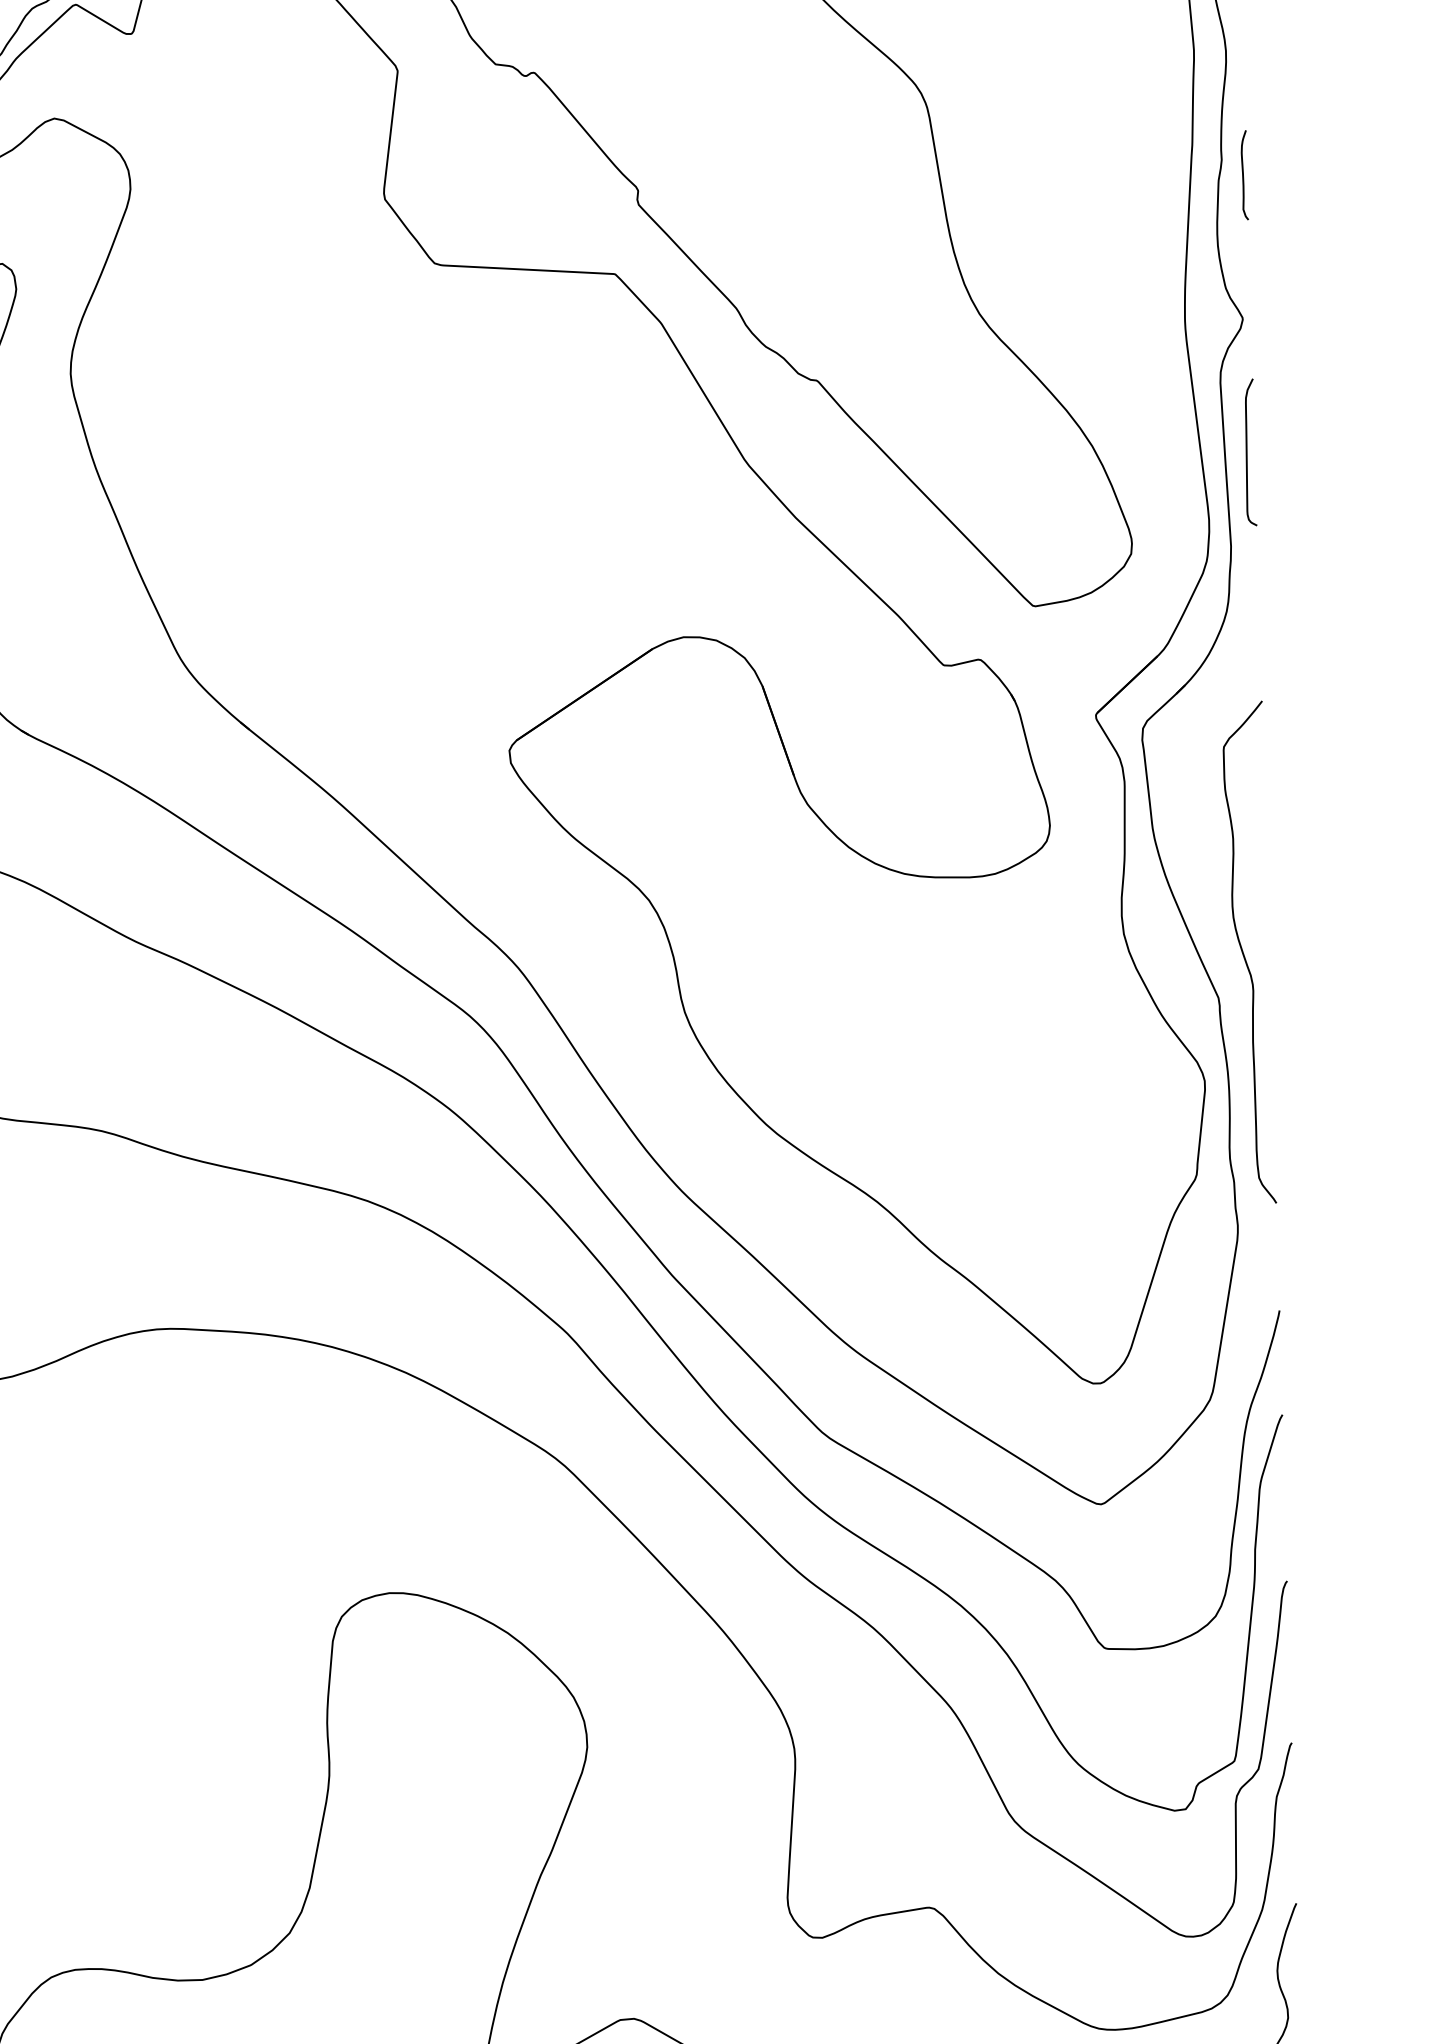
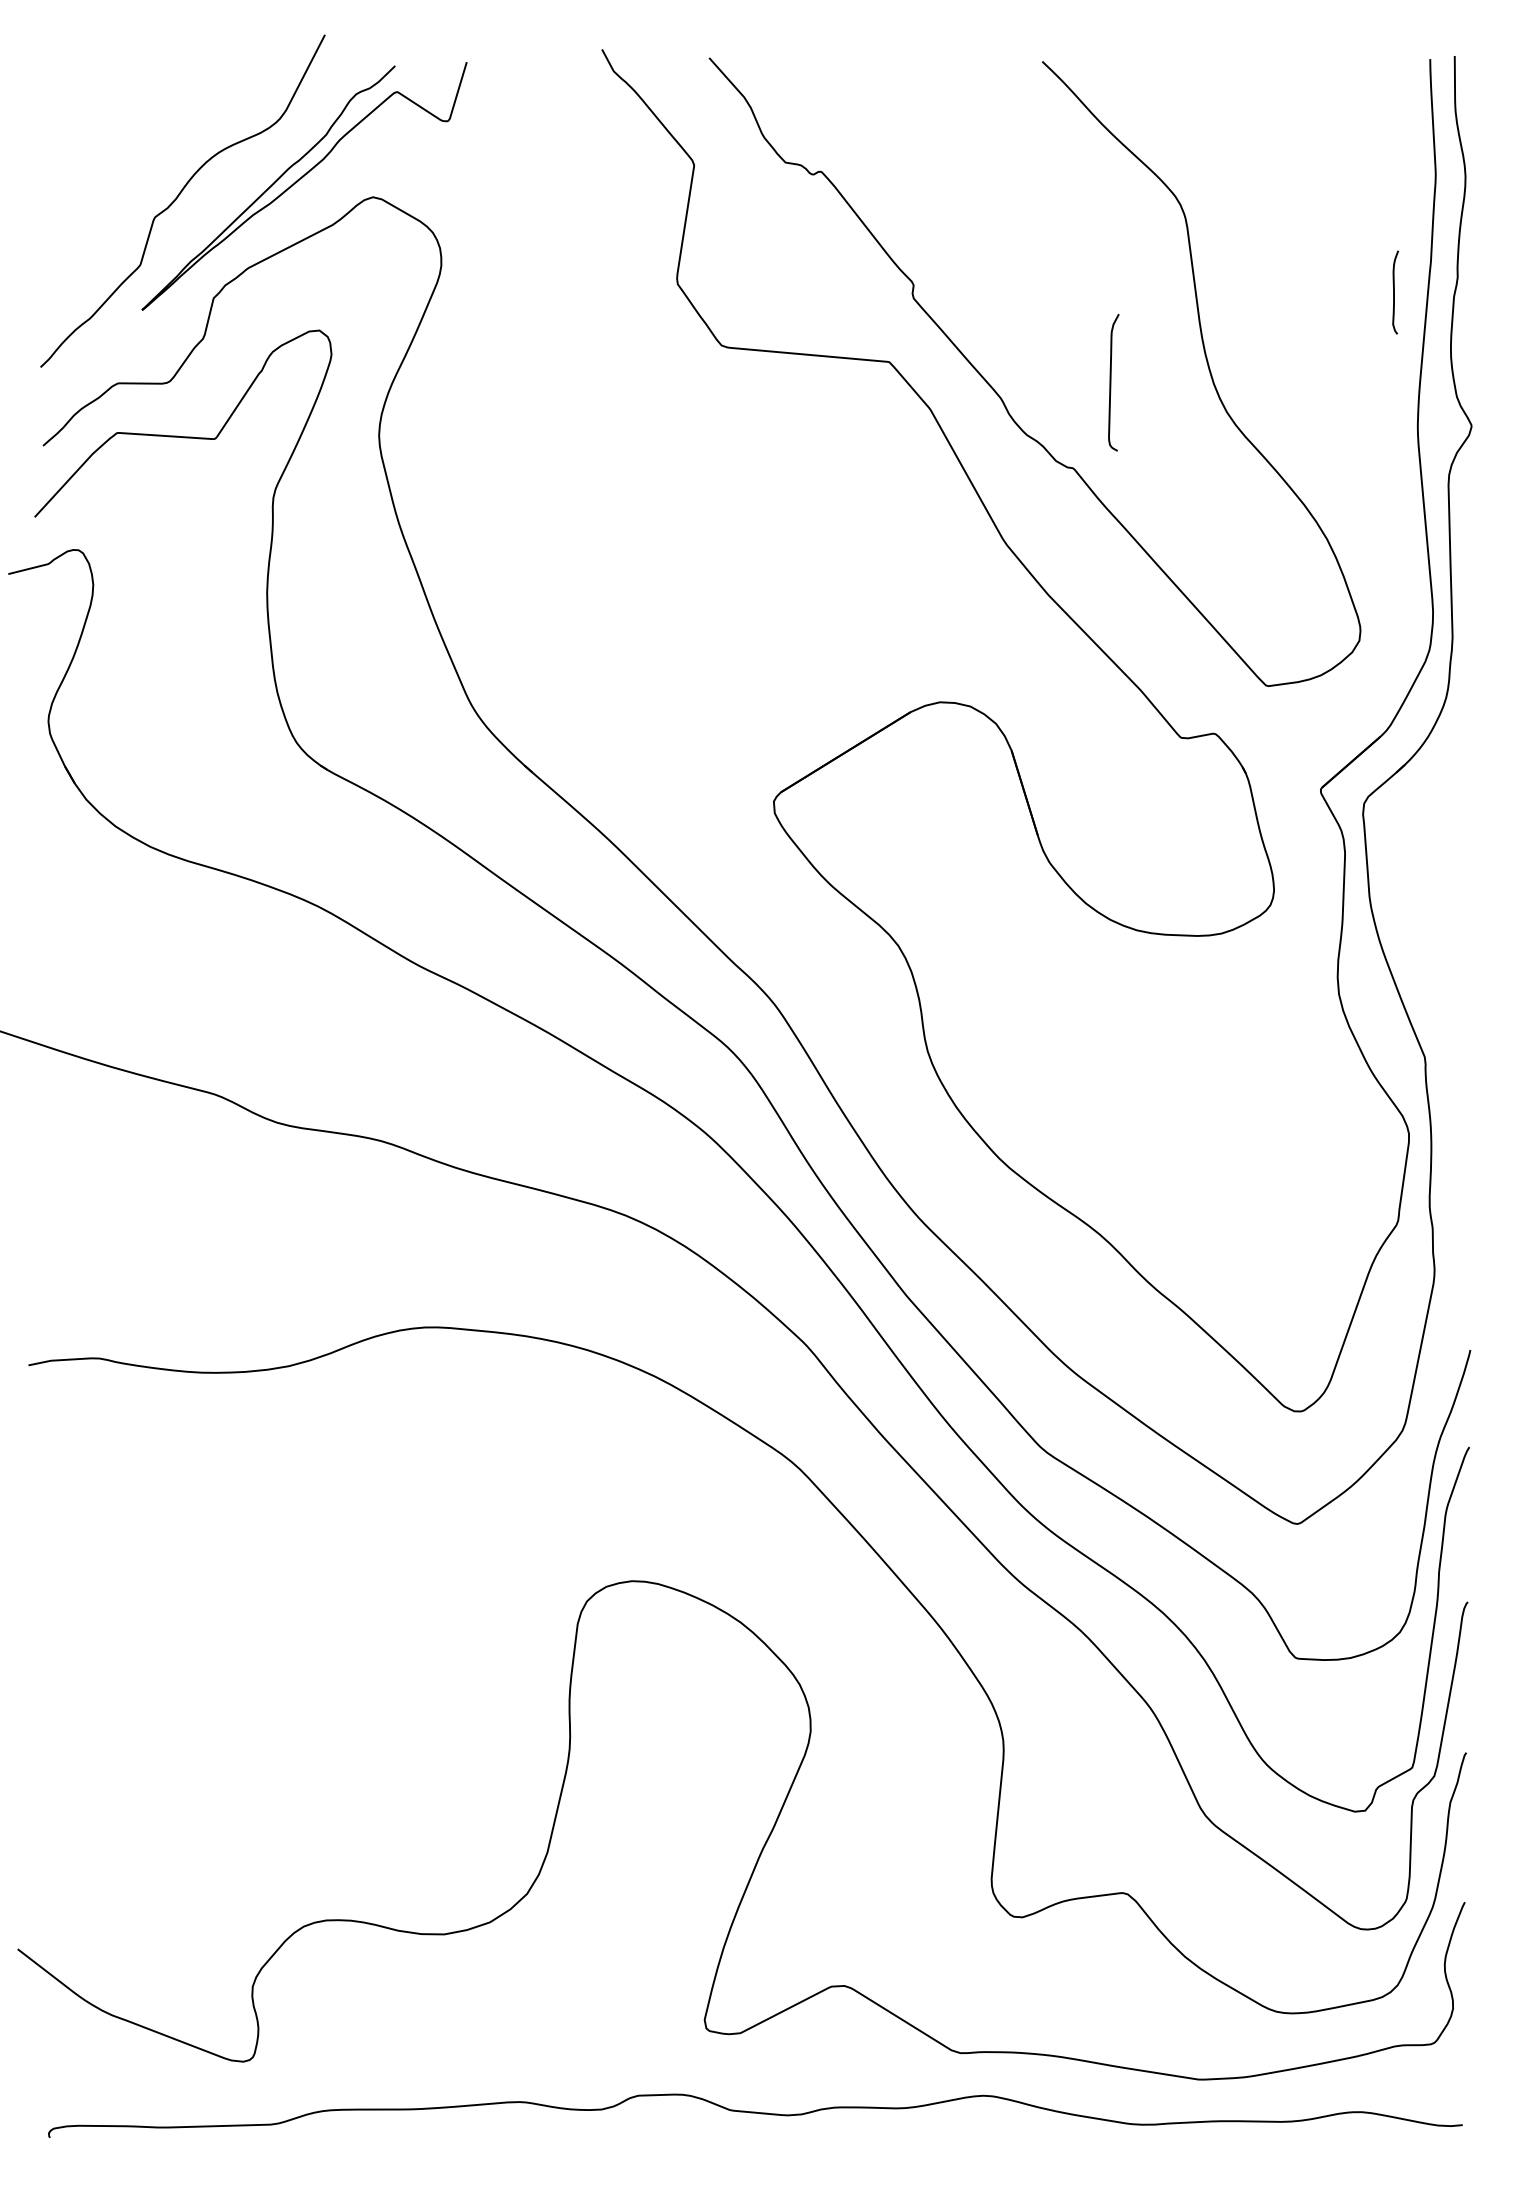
curve: (1243, 175) -> (1394, 292), moved
curve: (1247, 452) -> (1111, 382), moved
curve: (1244, 953) -> (1450, 1016), removed

